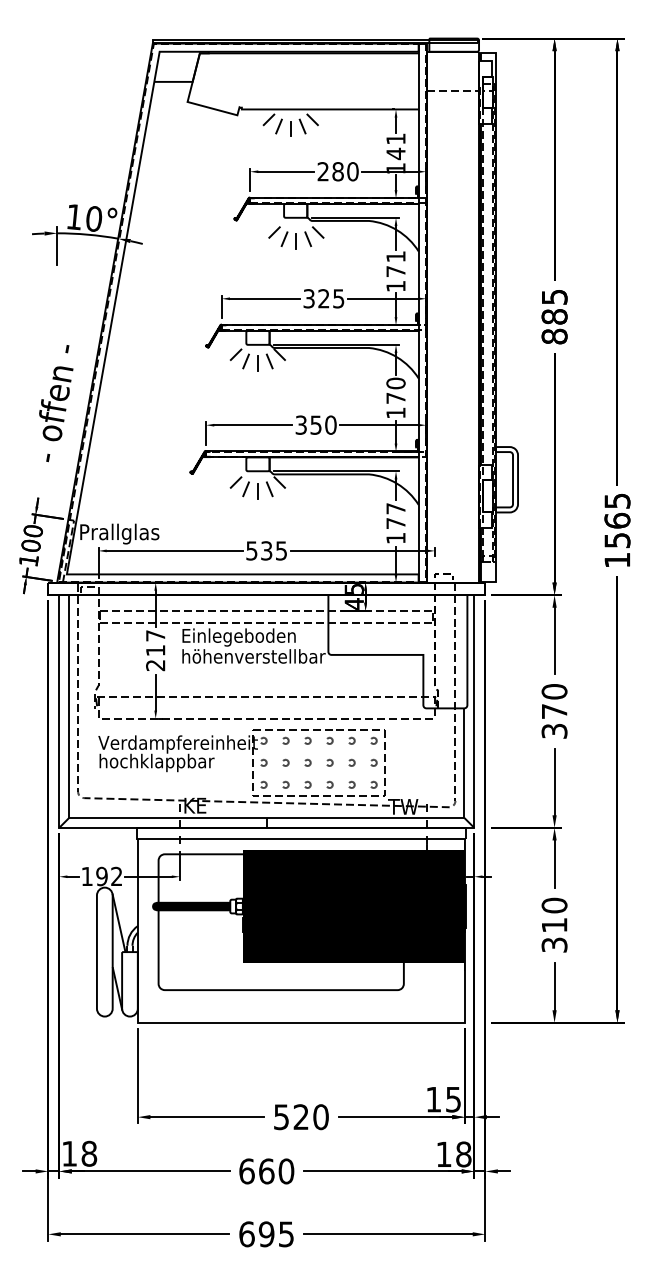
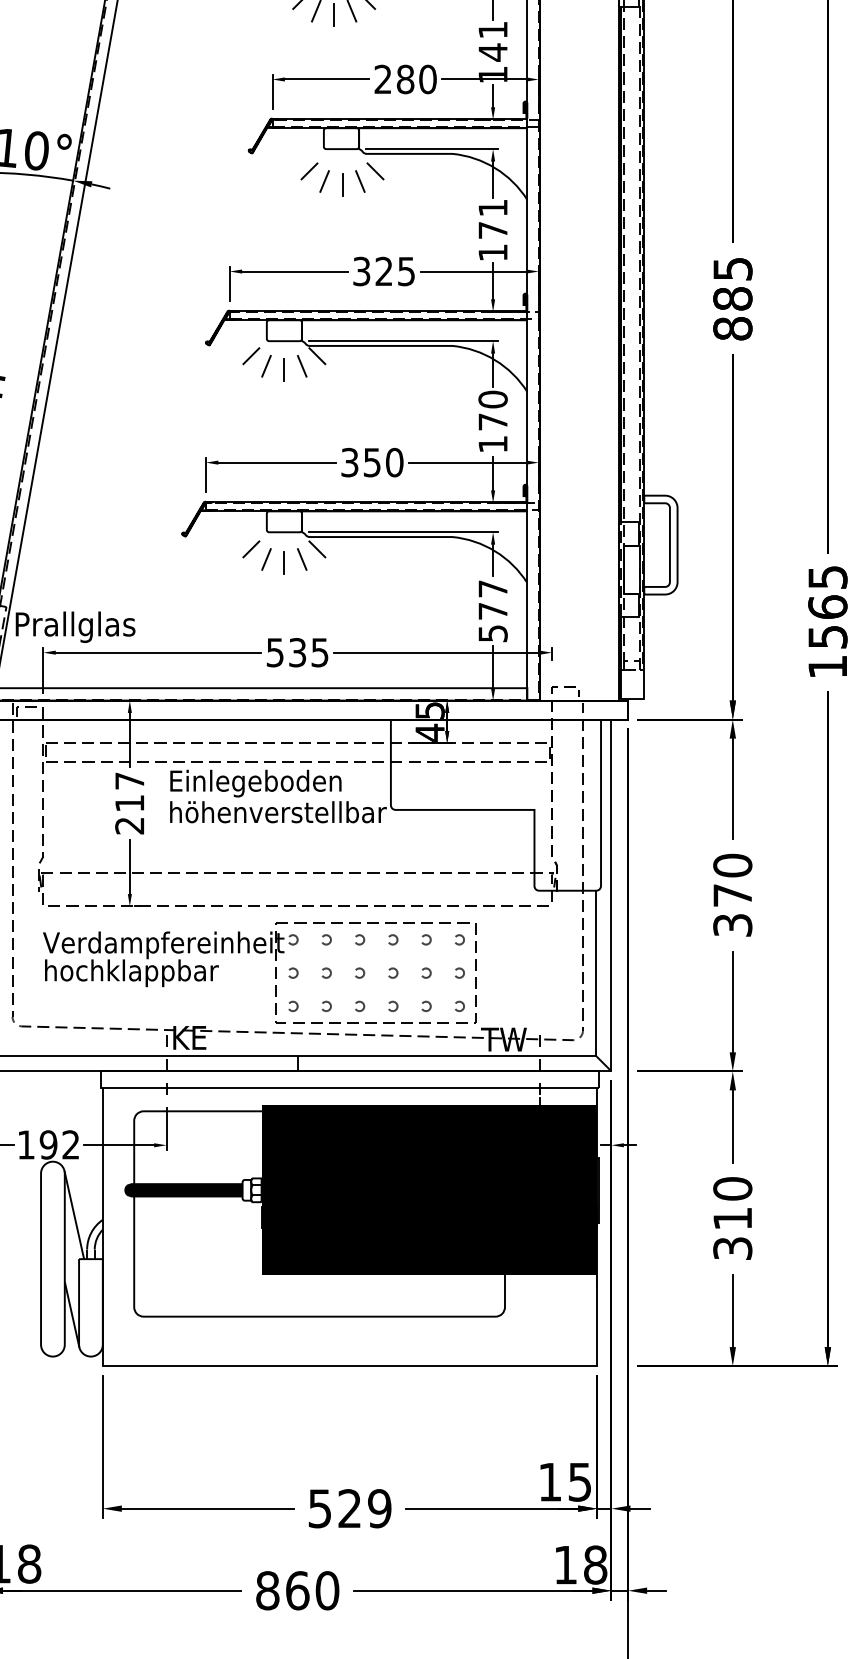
text: (395, 538) -> (492, 633), 177 -> 577
text: (320, 1117) -> (378, 1509), 520 -> 529
text: (246, 1171) -> (267, 1590), 660 -> 860

